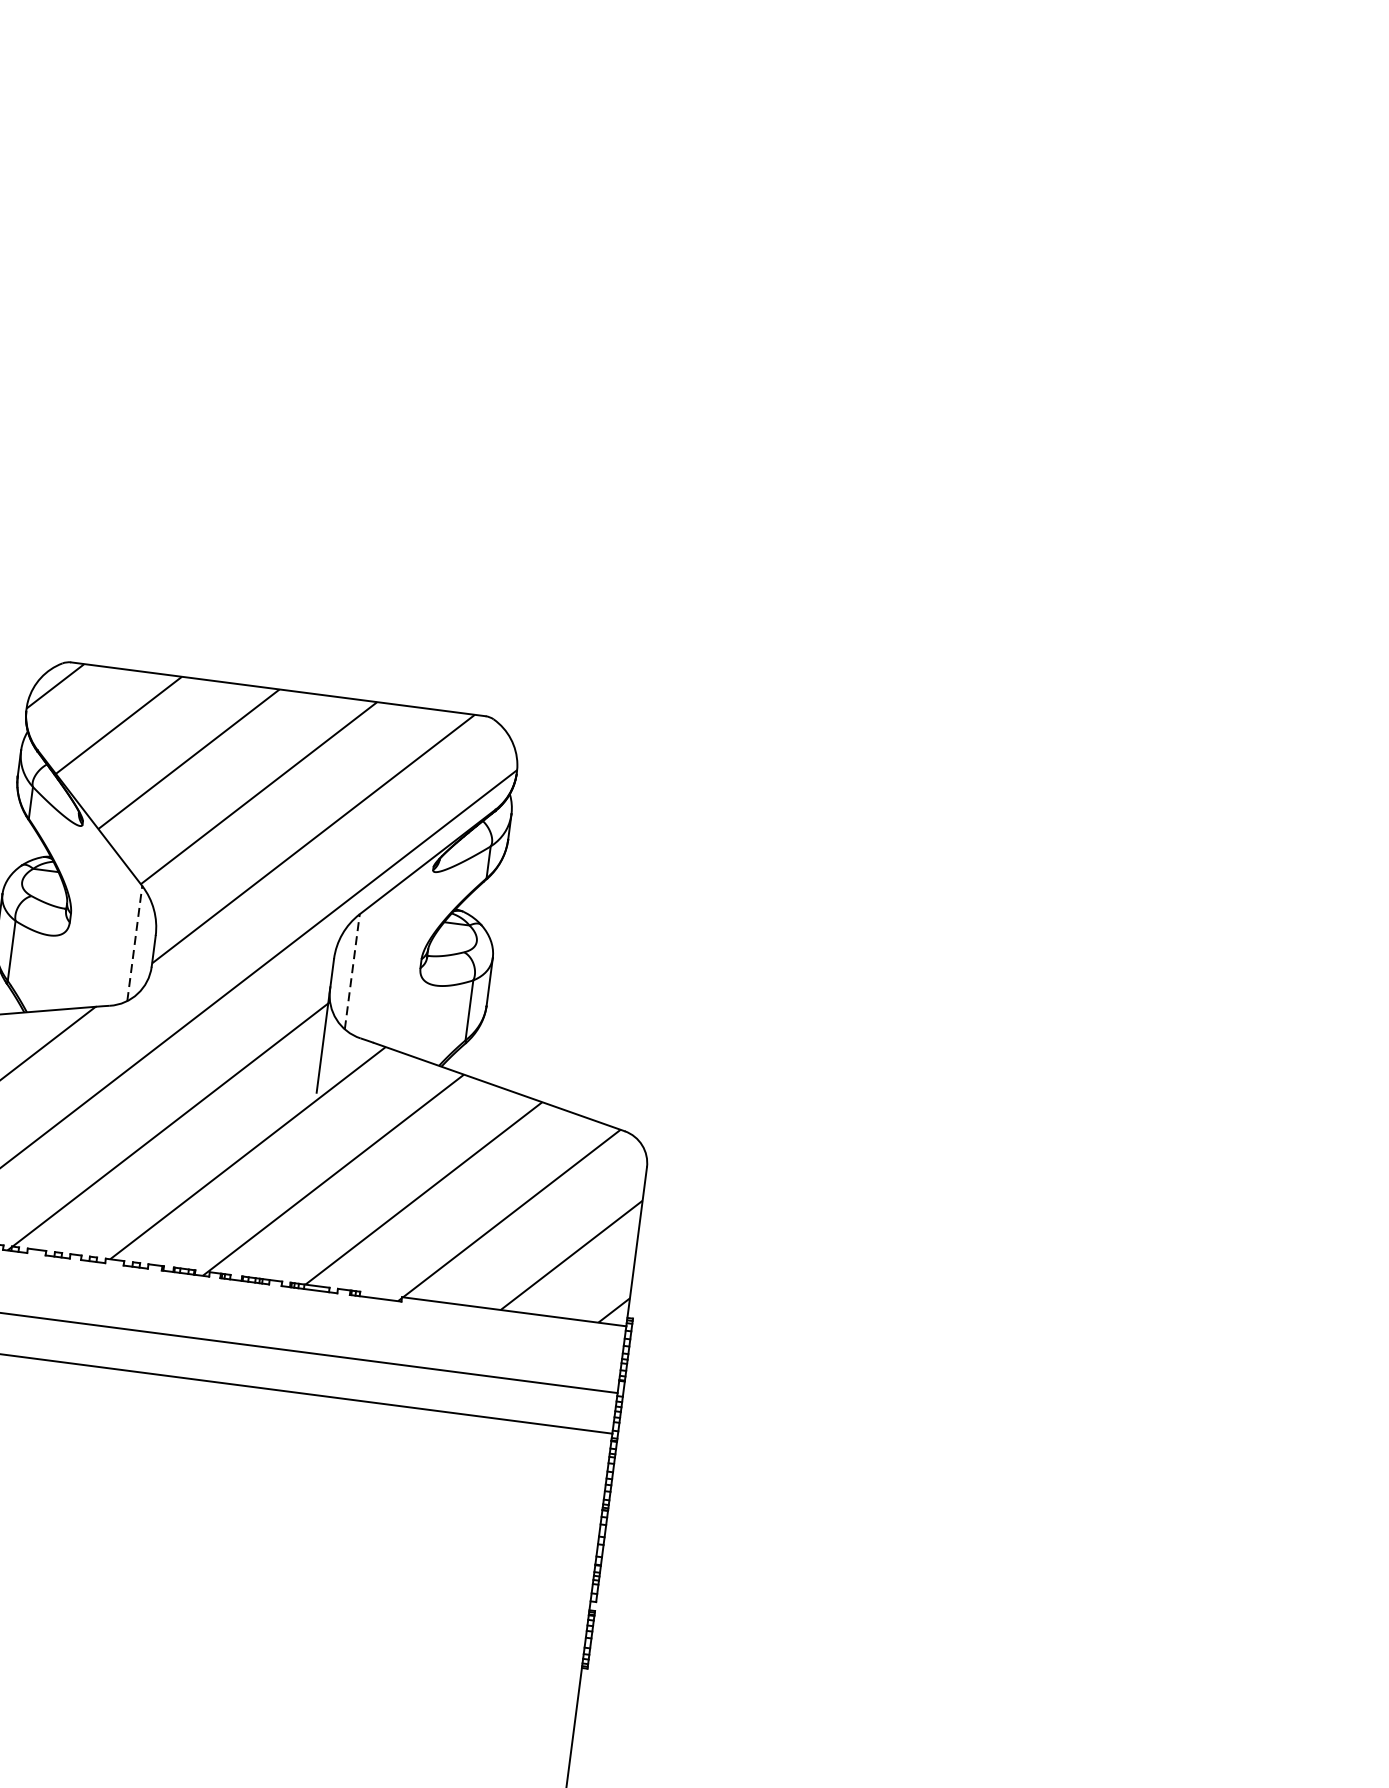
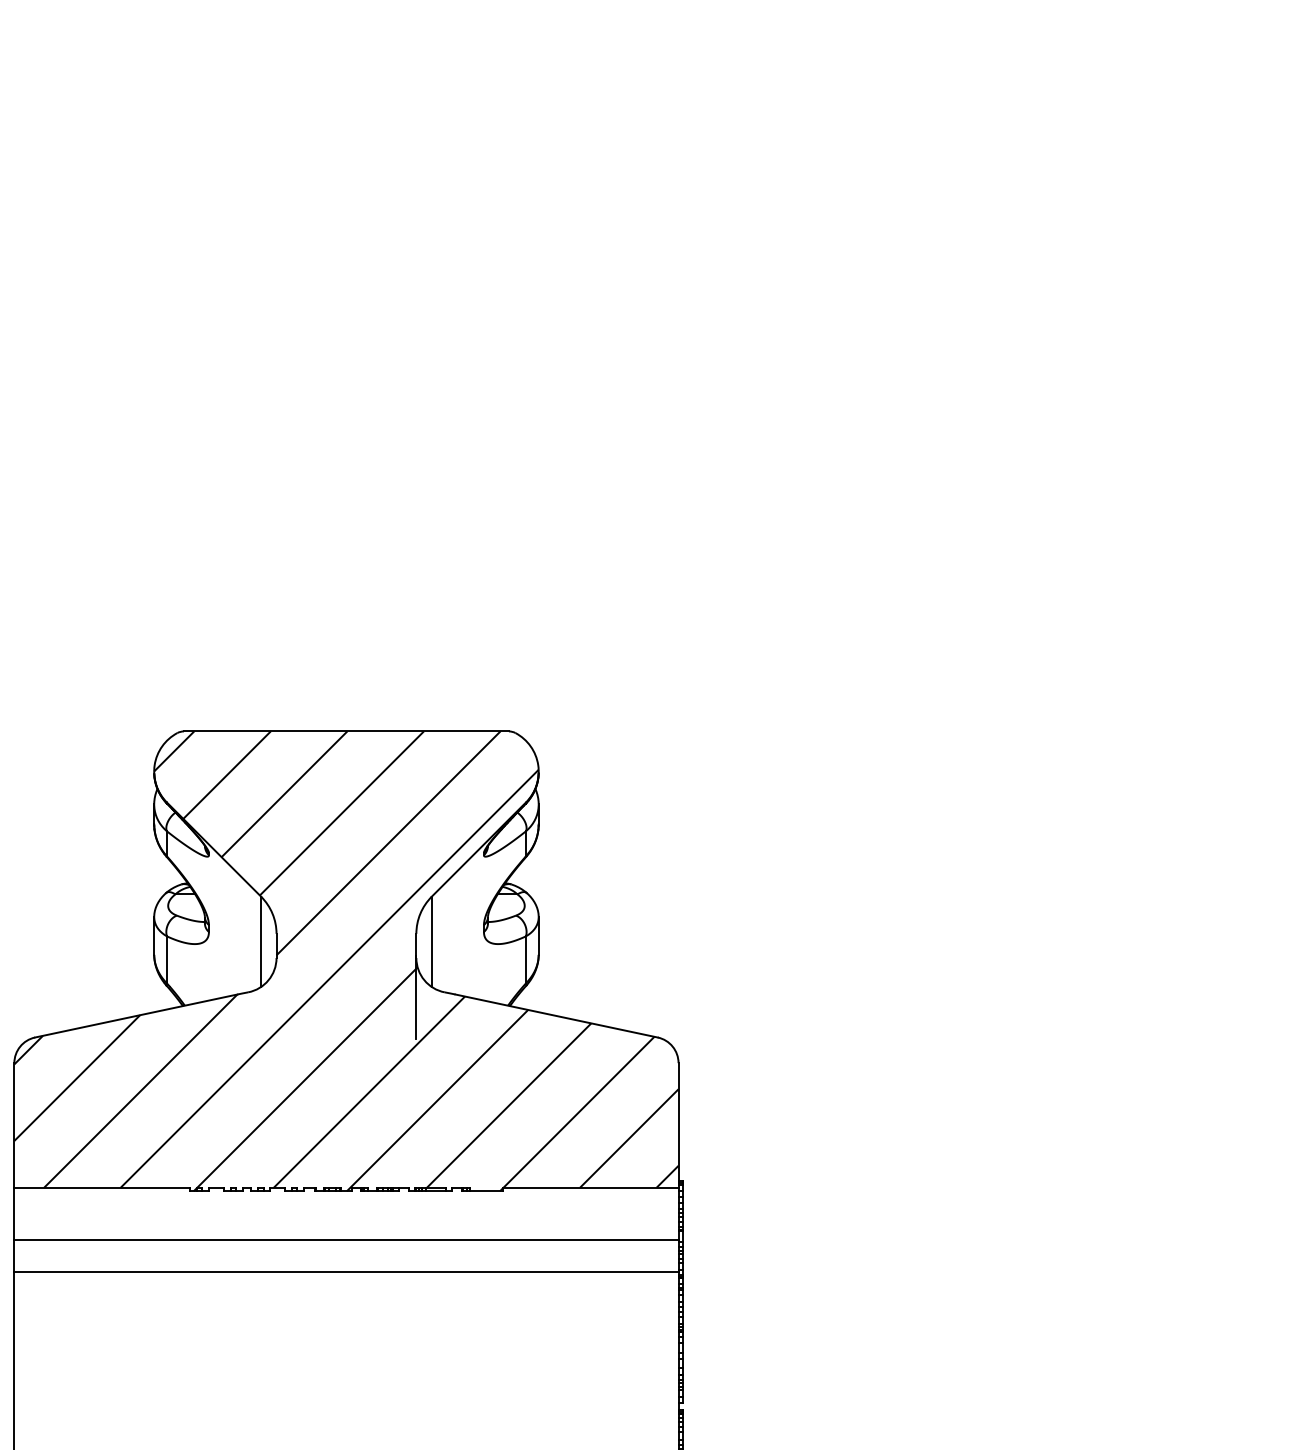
line: (135, 943) -> (261, 941), dashed -> solid
line: (352, 971) -> (431, 941), dashed -> solid

